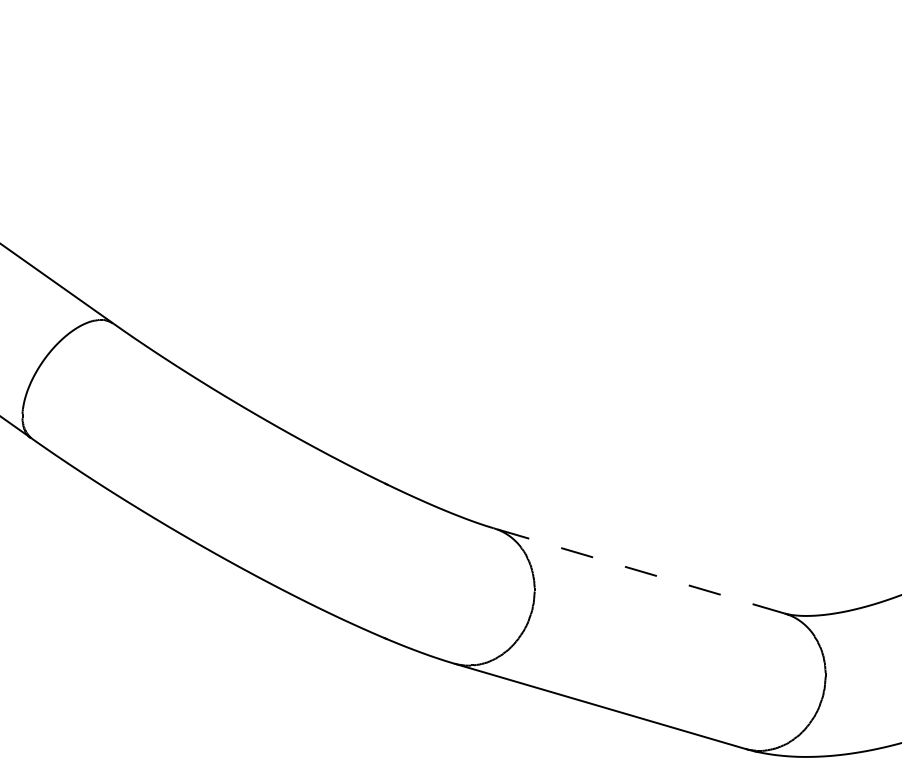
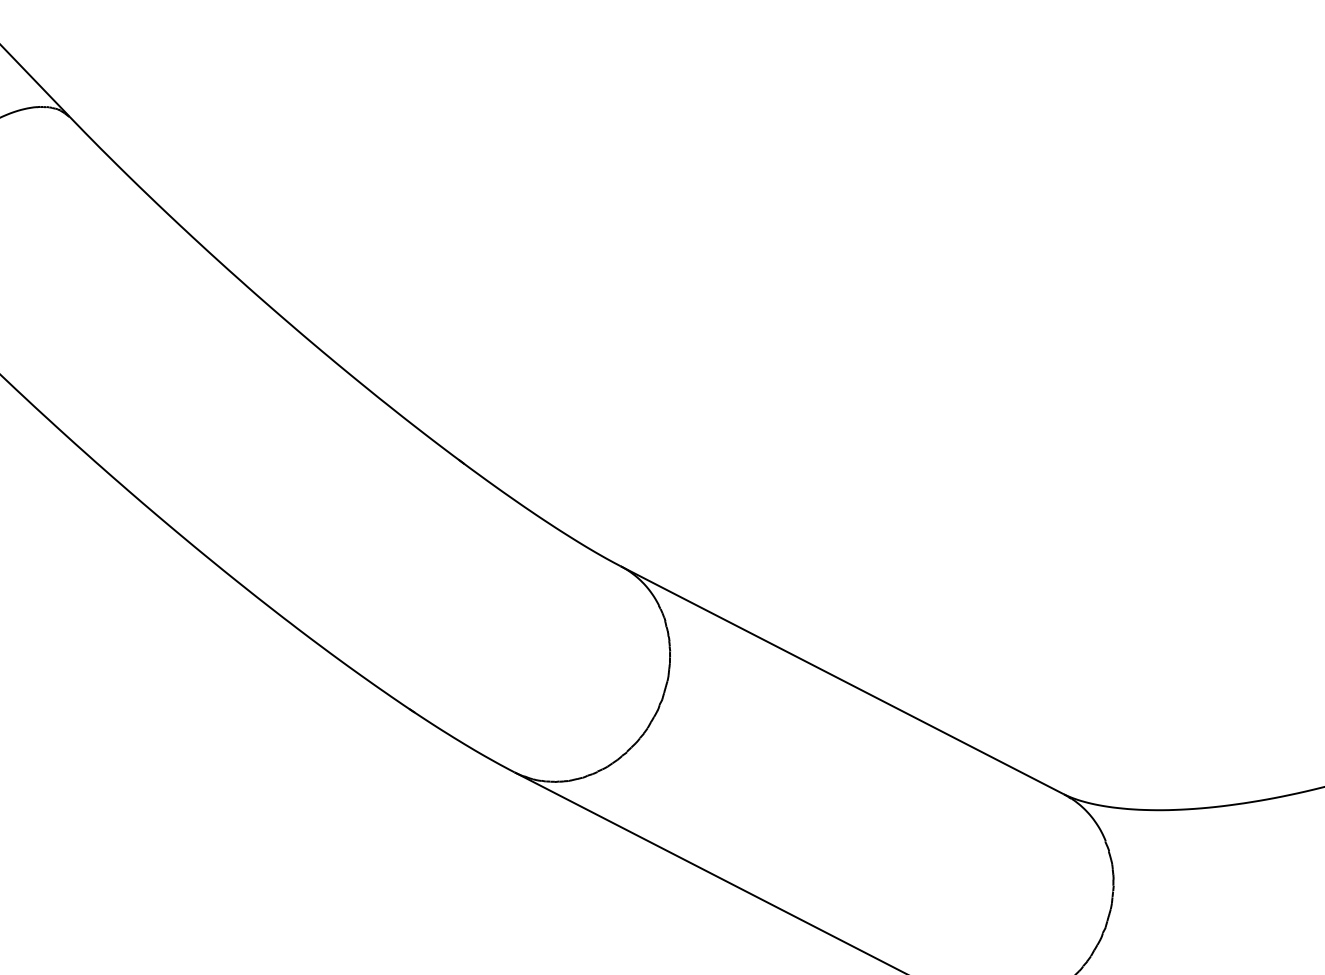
line: (639, 570) -> (843, 679), dashed -> solid

